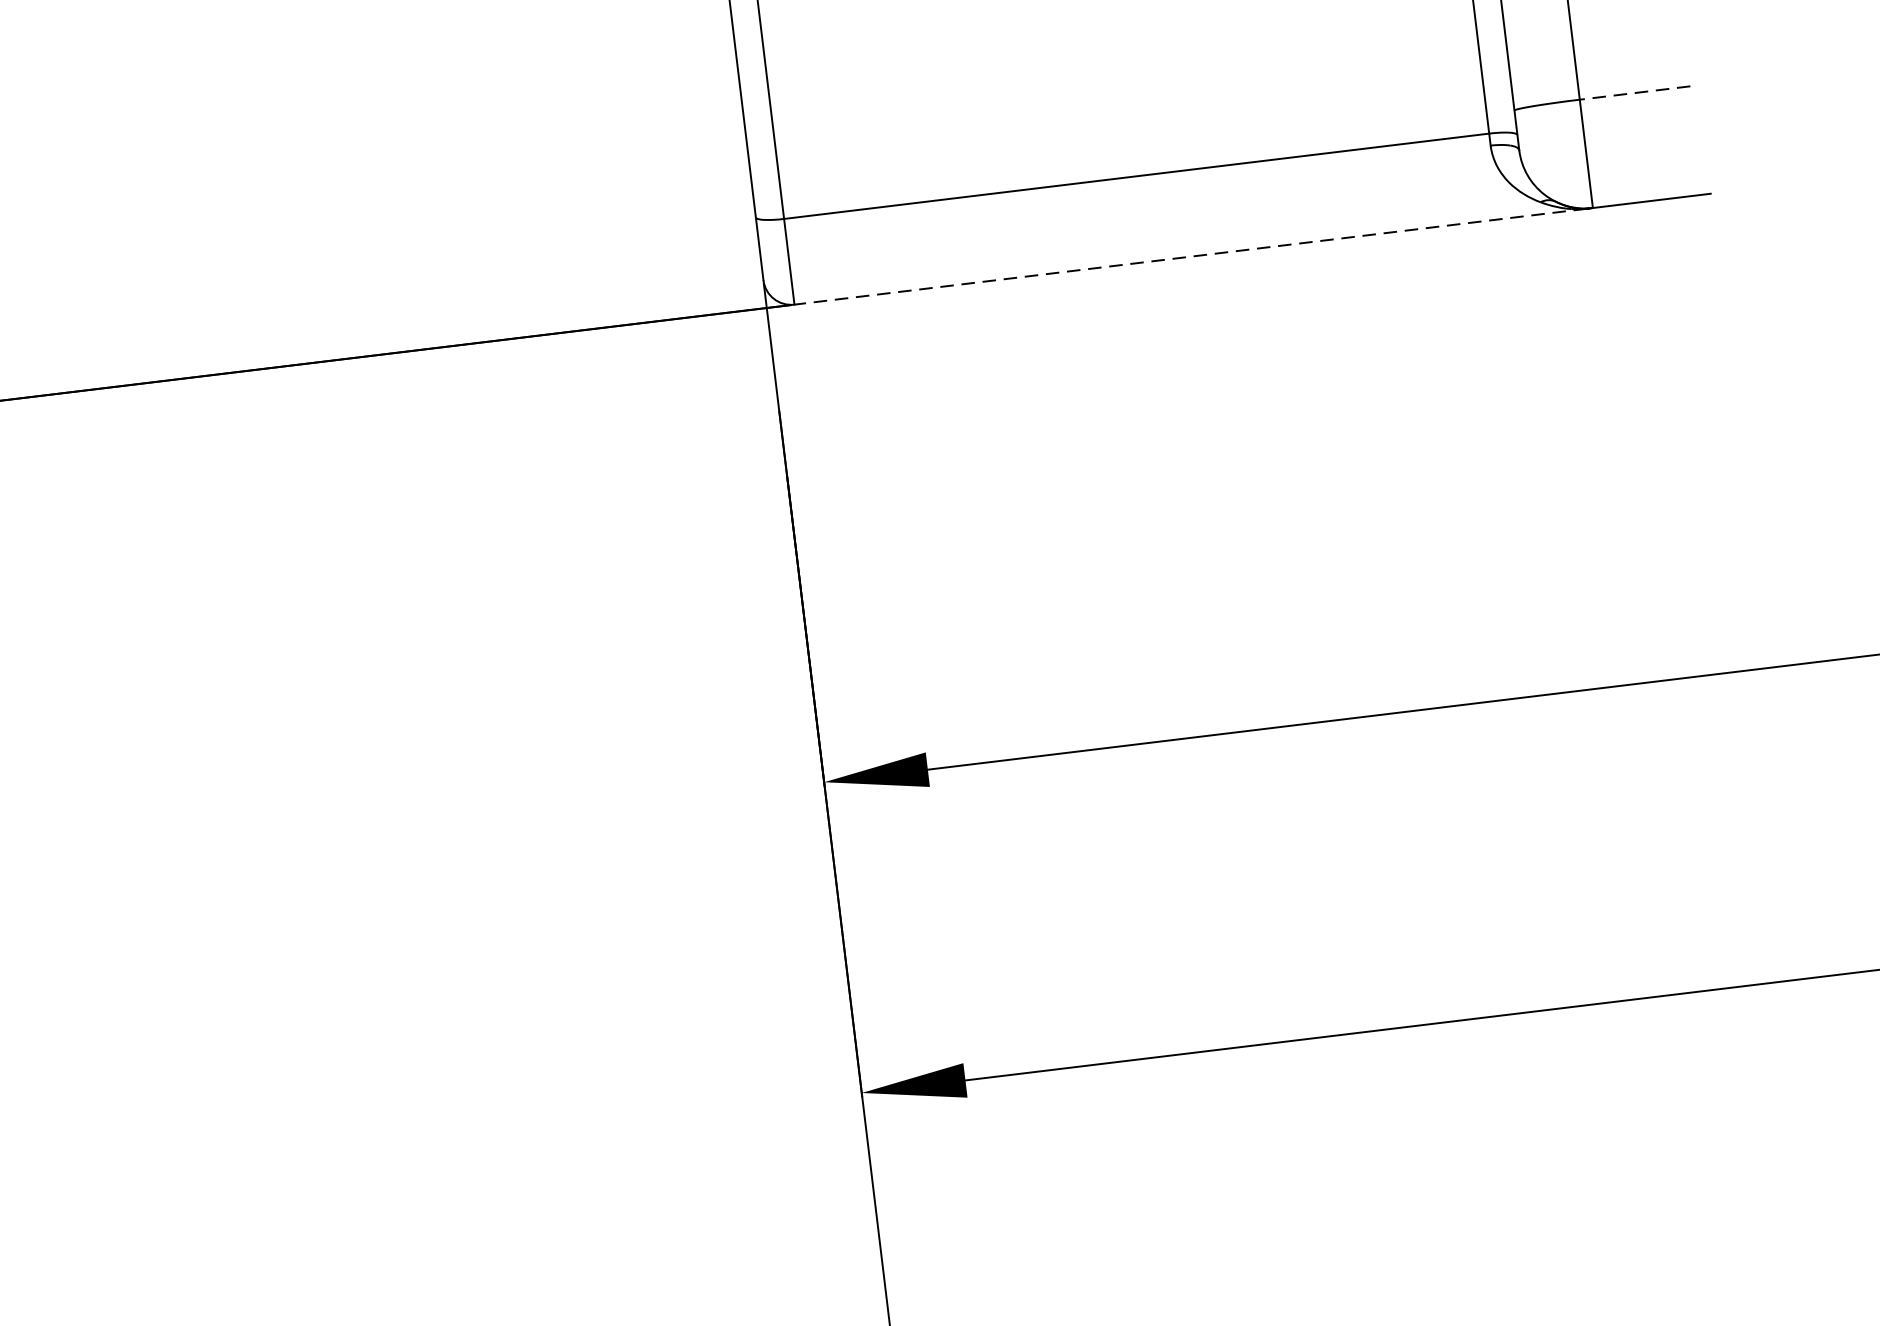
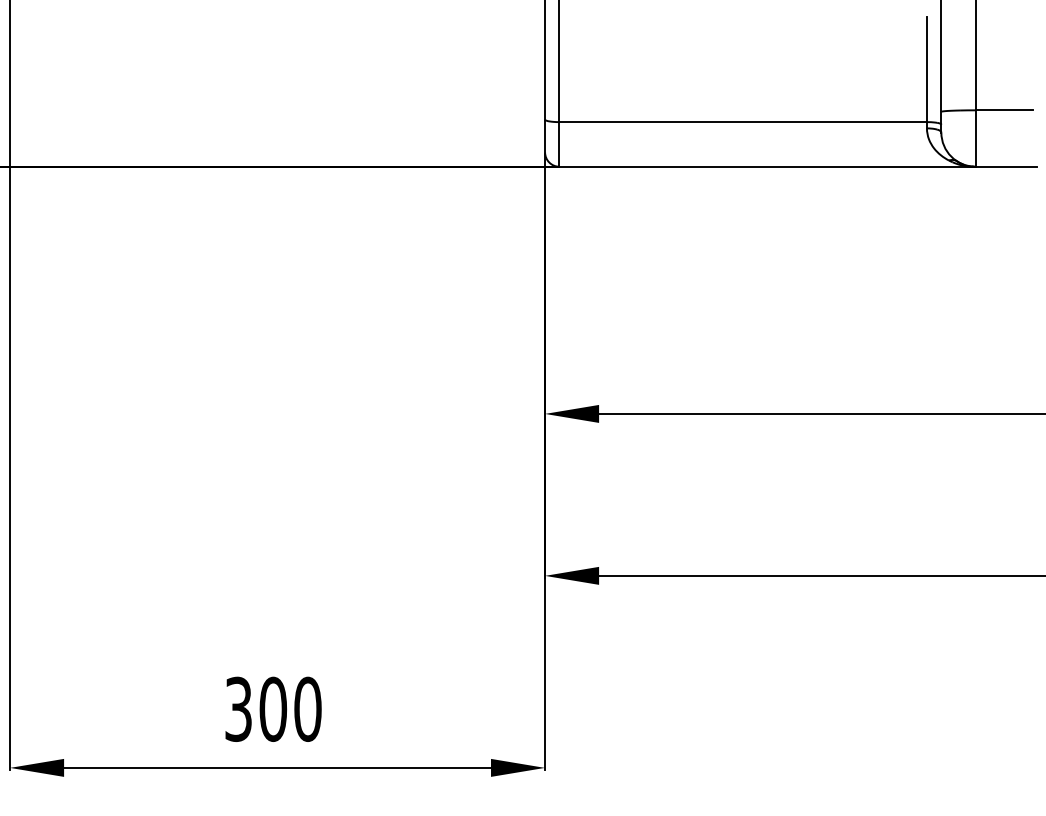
line: (1635, 93) -> (1004, 110), dashed -> solid
line: (1191, 256) -> (766, 166), dashed -> solid

